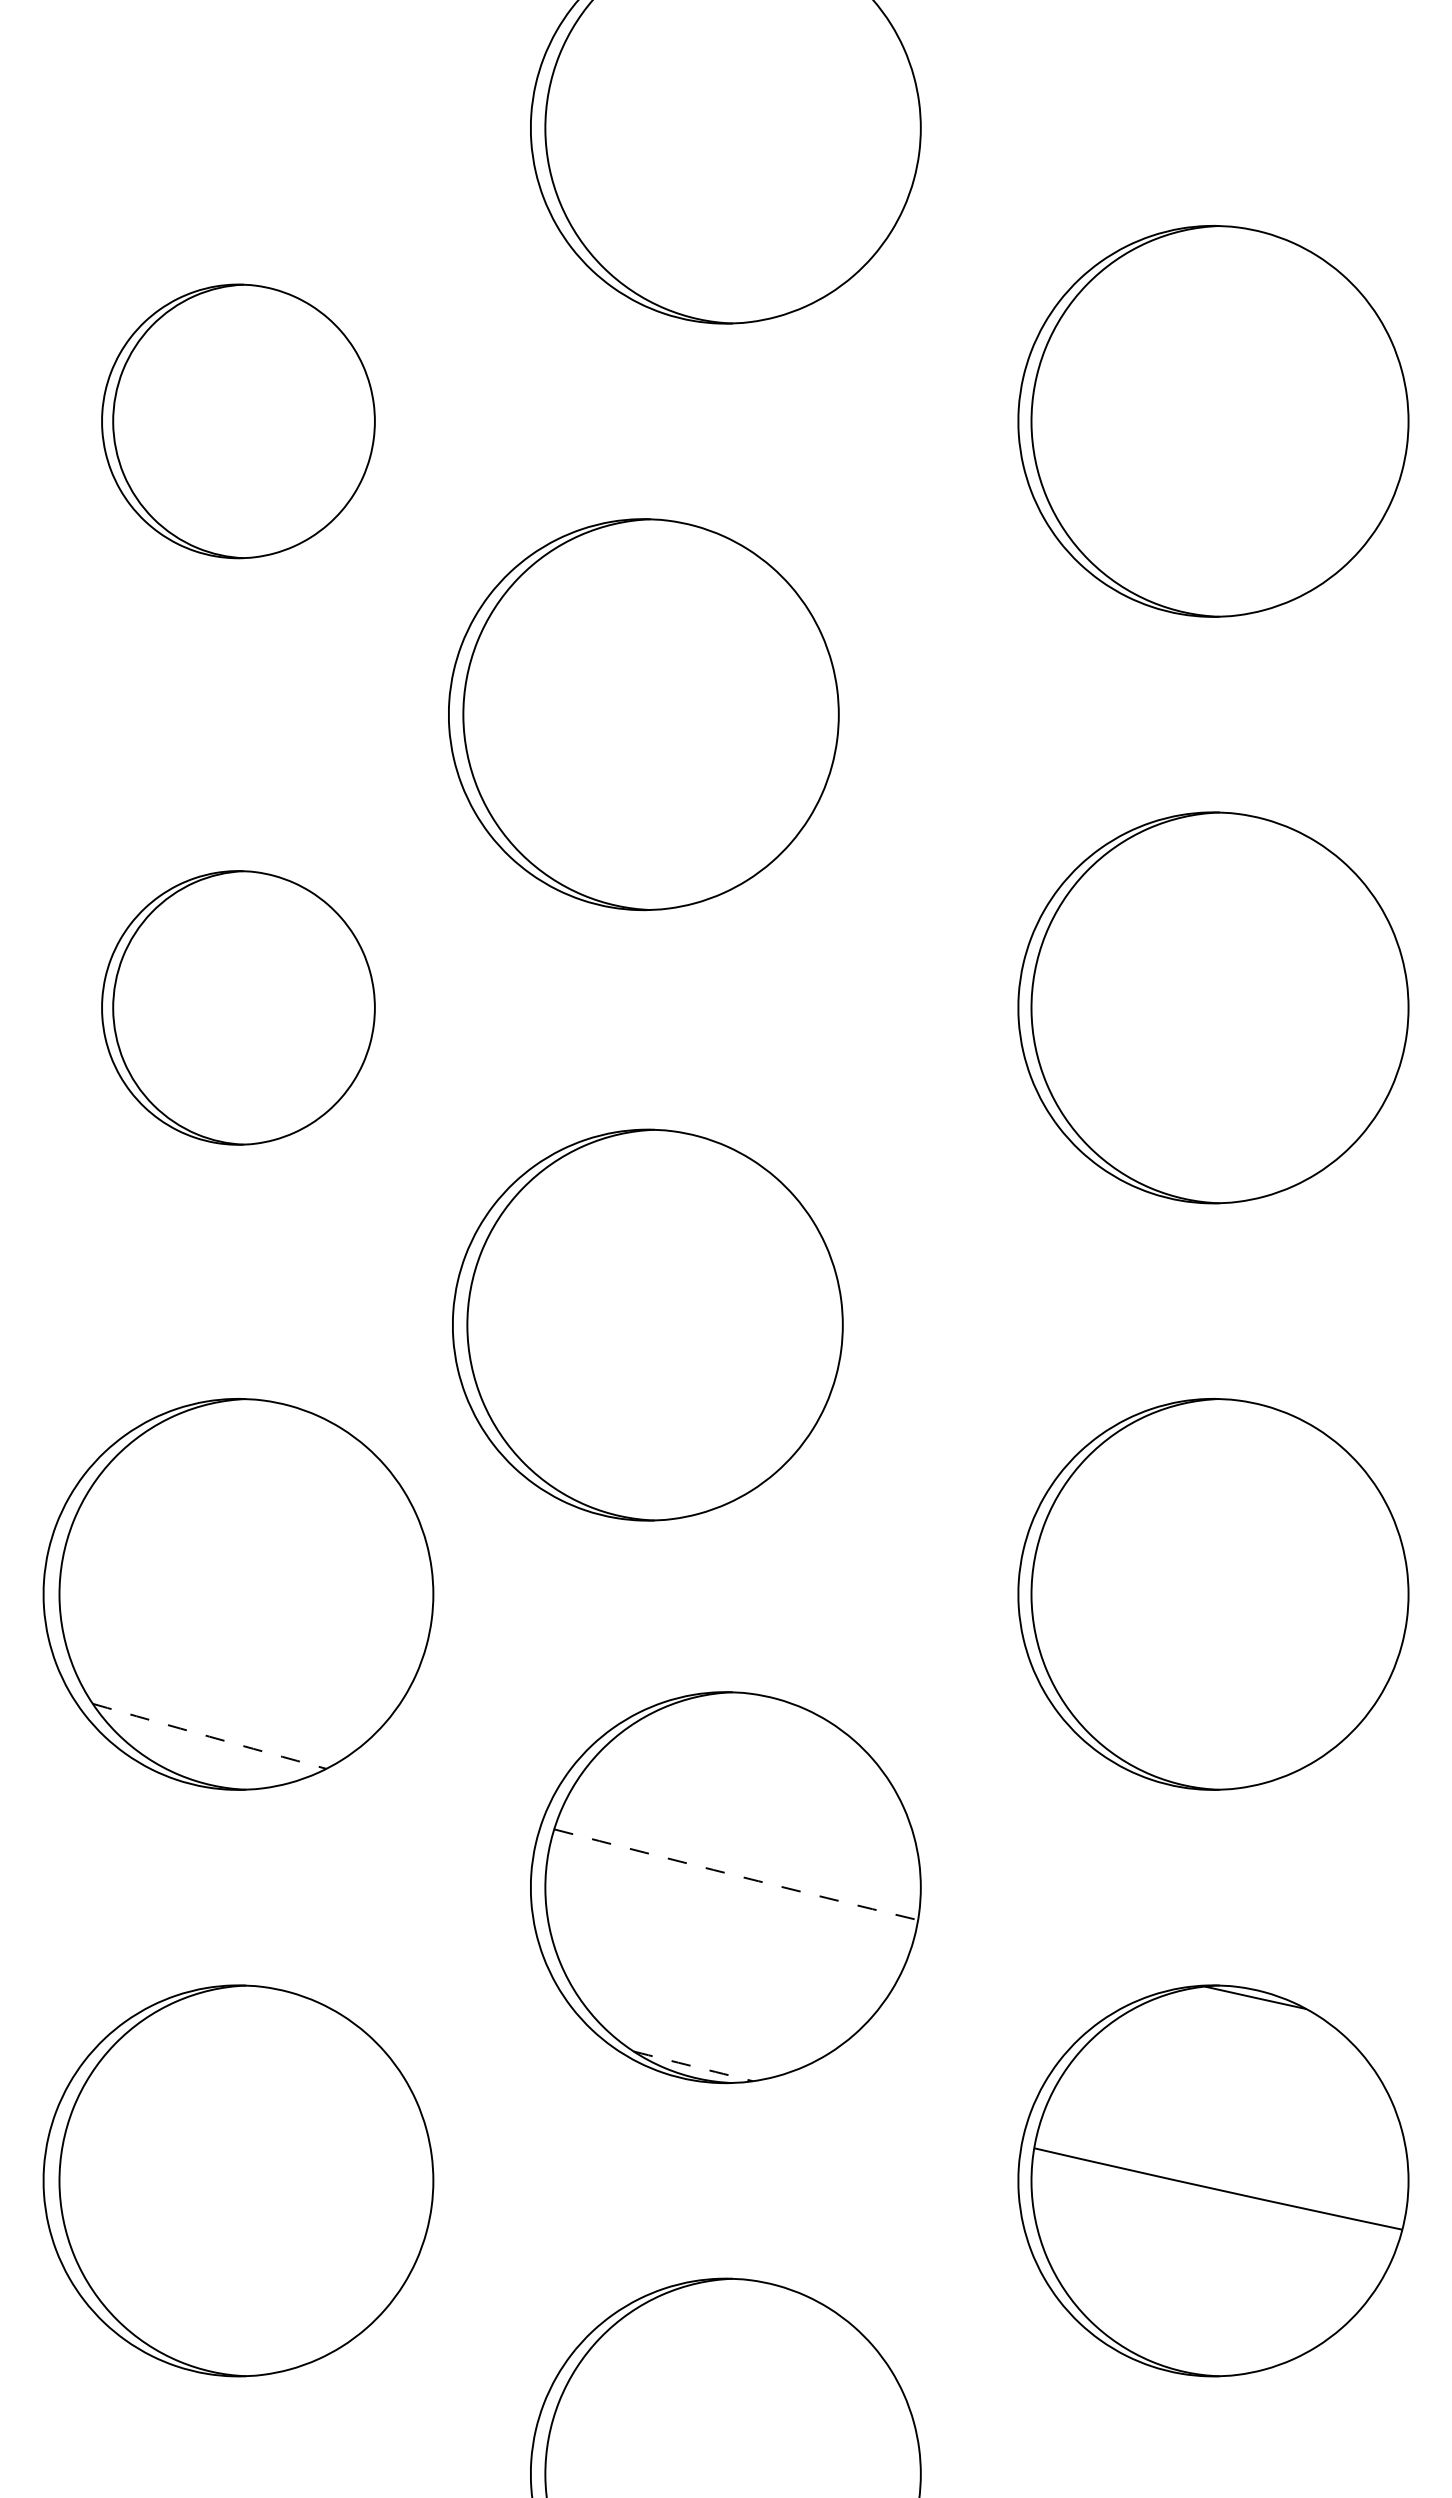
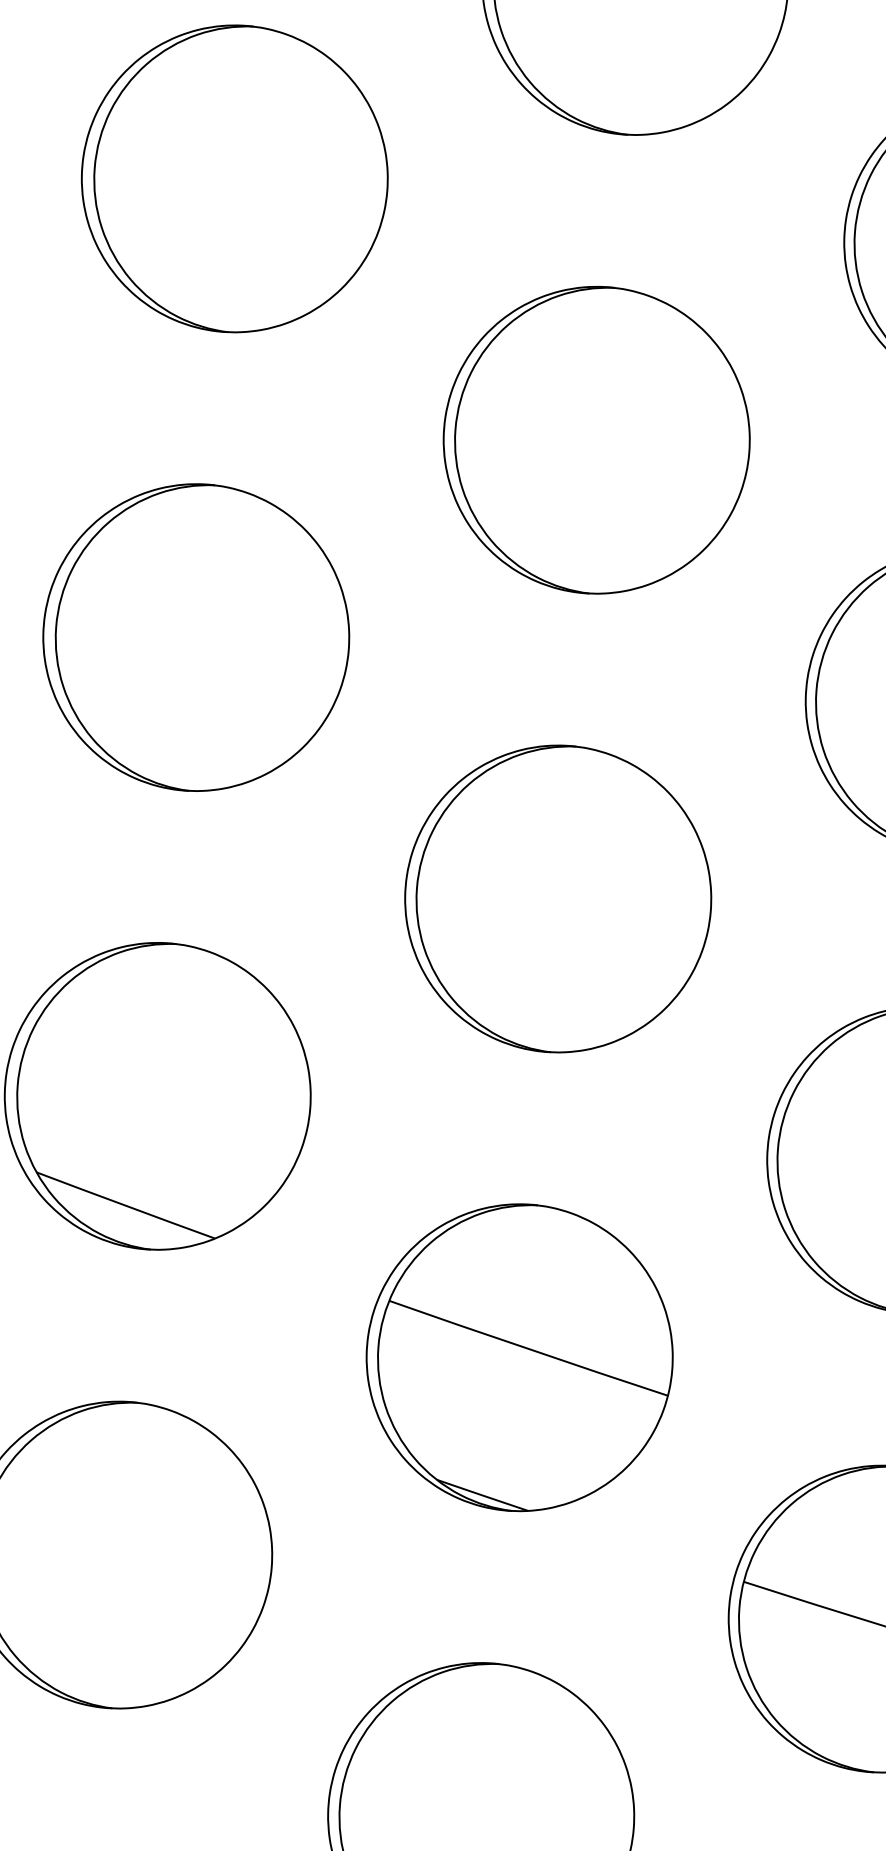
part: (238, 421) -> (234, 178), size x1.43
part: (643, 714) -> (596, 440), moved
part: (238, 1007) -> (196, 637), size x1.43
part: (647, 1324) -> (557, 898), moved
arc: (209, 1736) -> (125, 1205), dashed -> solid
arc: (735, 1875) -> (528, 1348), dashed -> solid
arc: (693, 2066) -> (482, 1495), dashed -> solid

